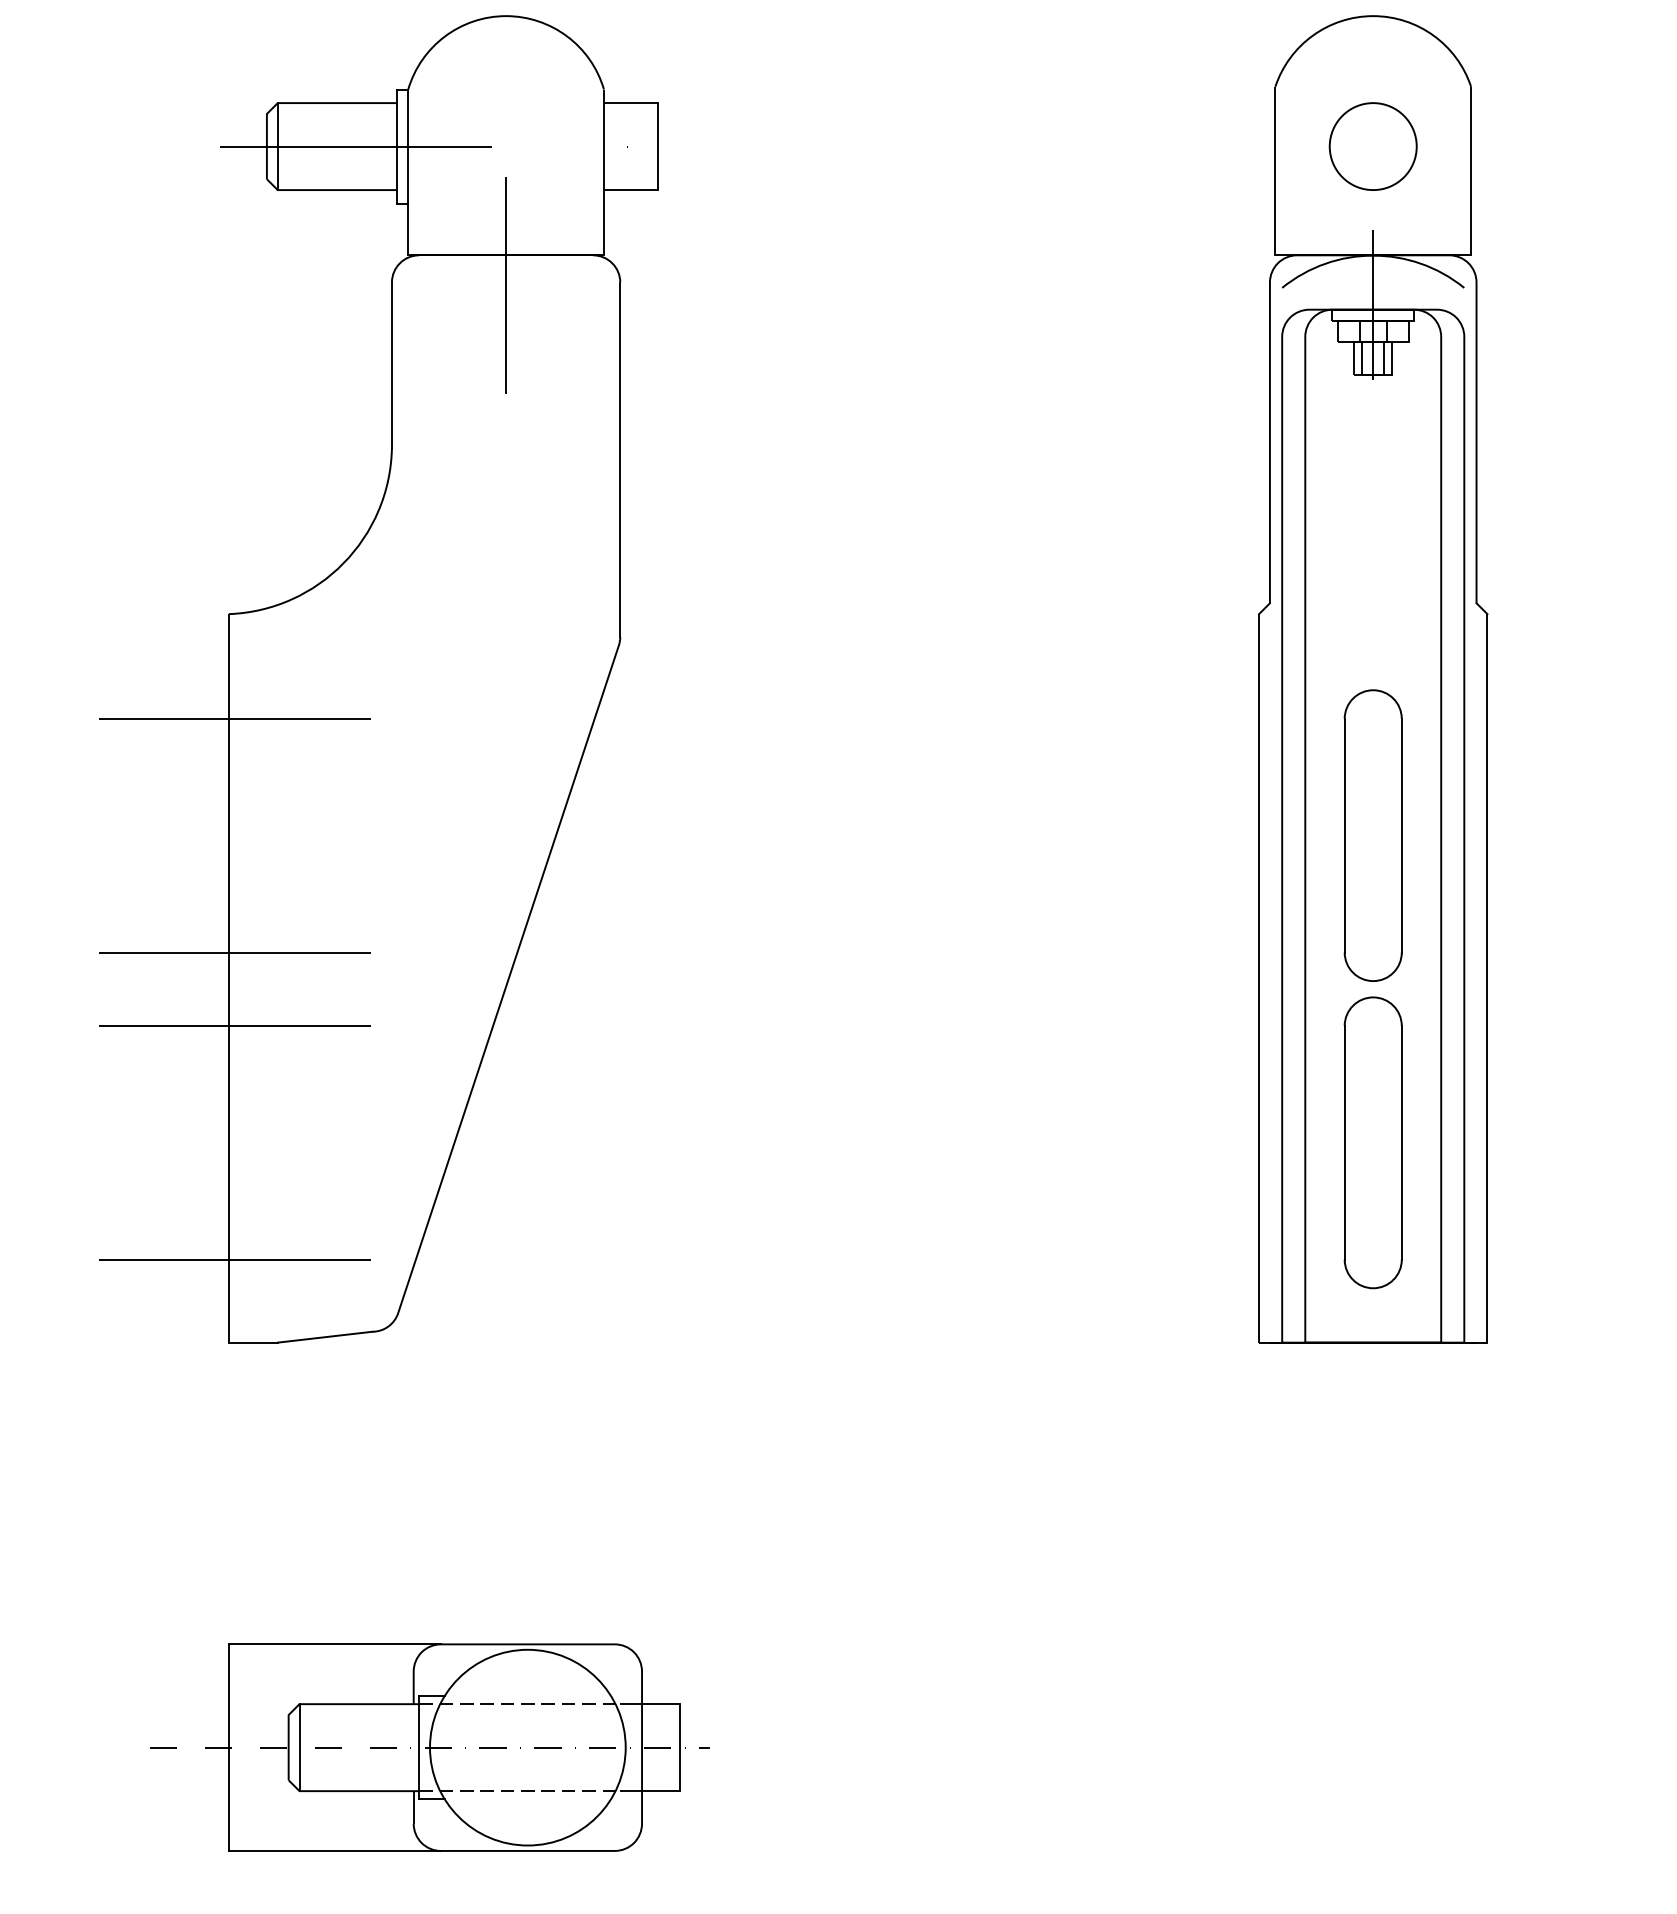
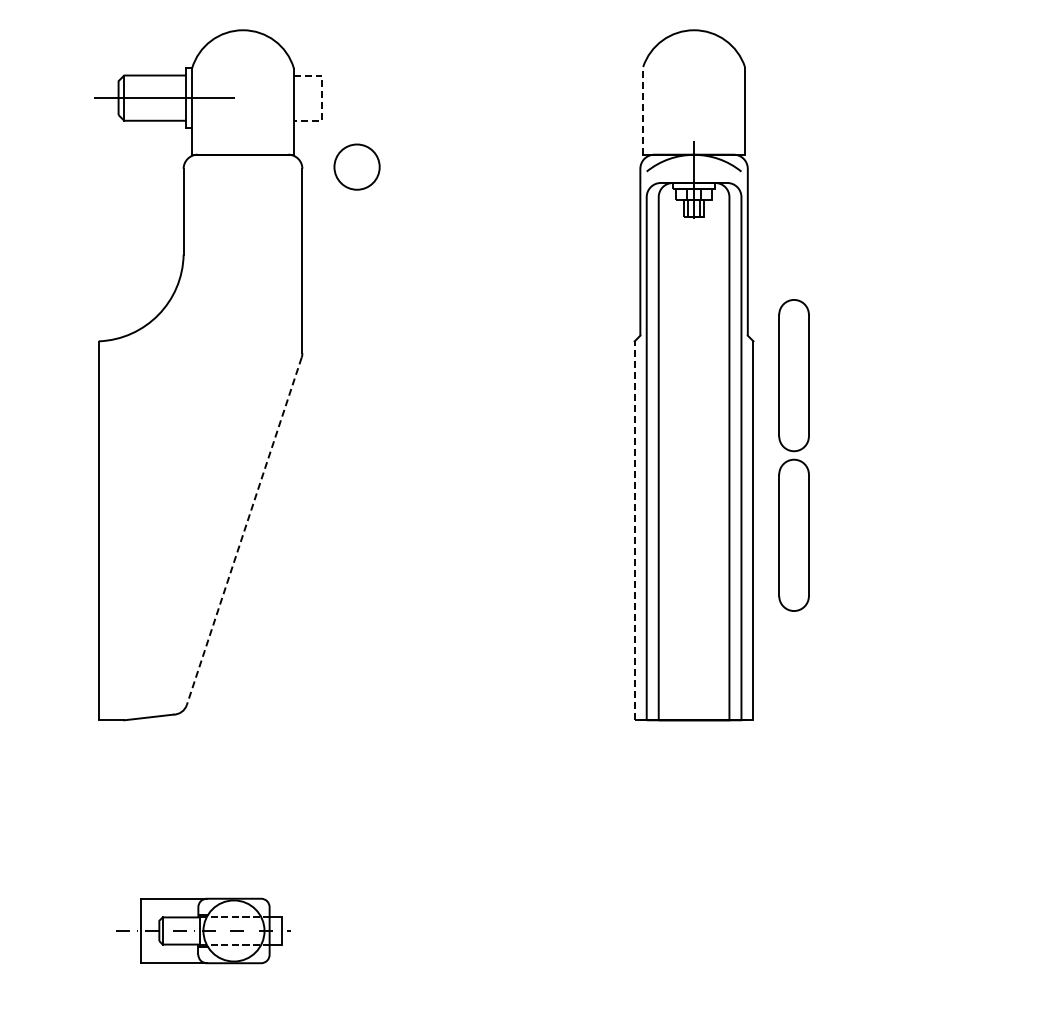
circle: (1372, 145) -> (356, 166), moved
line: (658, 147) -> (322, 98), solid -> dashed
line: (1275, 170) -> (643, 110), solid -> dashed
line: (507, 283) -> (243, 169), removed
line: (228, 718) -> (98, 395), removed
line: (228, 952) -> (98, 517), removed
line: (1258, 977) -> (634, 530), solid -> dashed
line: (508, 979) -> (244, 531), solid -> dashed
part: (1372, 989) -> (793, 455), moved
line: (228, 1025) -> (98, 555), removed
line: (228, 1260) -> (98, 677), removed
part: (430, 1746) -> (203, 930), size x0.6

